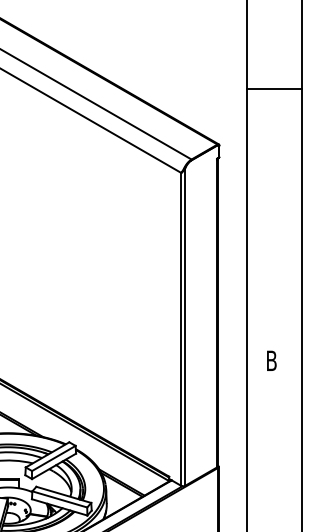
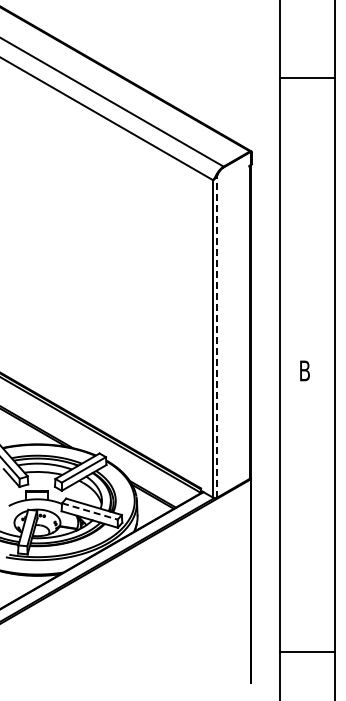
line: (274, 89) -> (307, 78), moved
line: (185, 326) -> (217, 336), solid -> dashed
line: (60, 499) -> (90, 511), solid -> dashed

